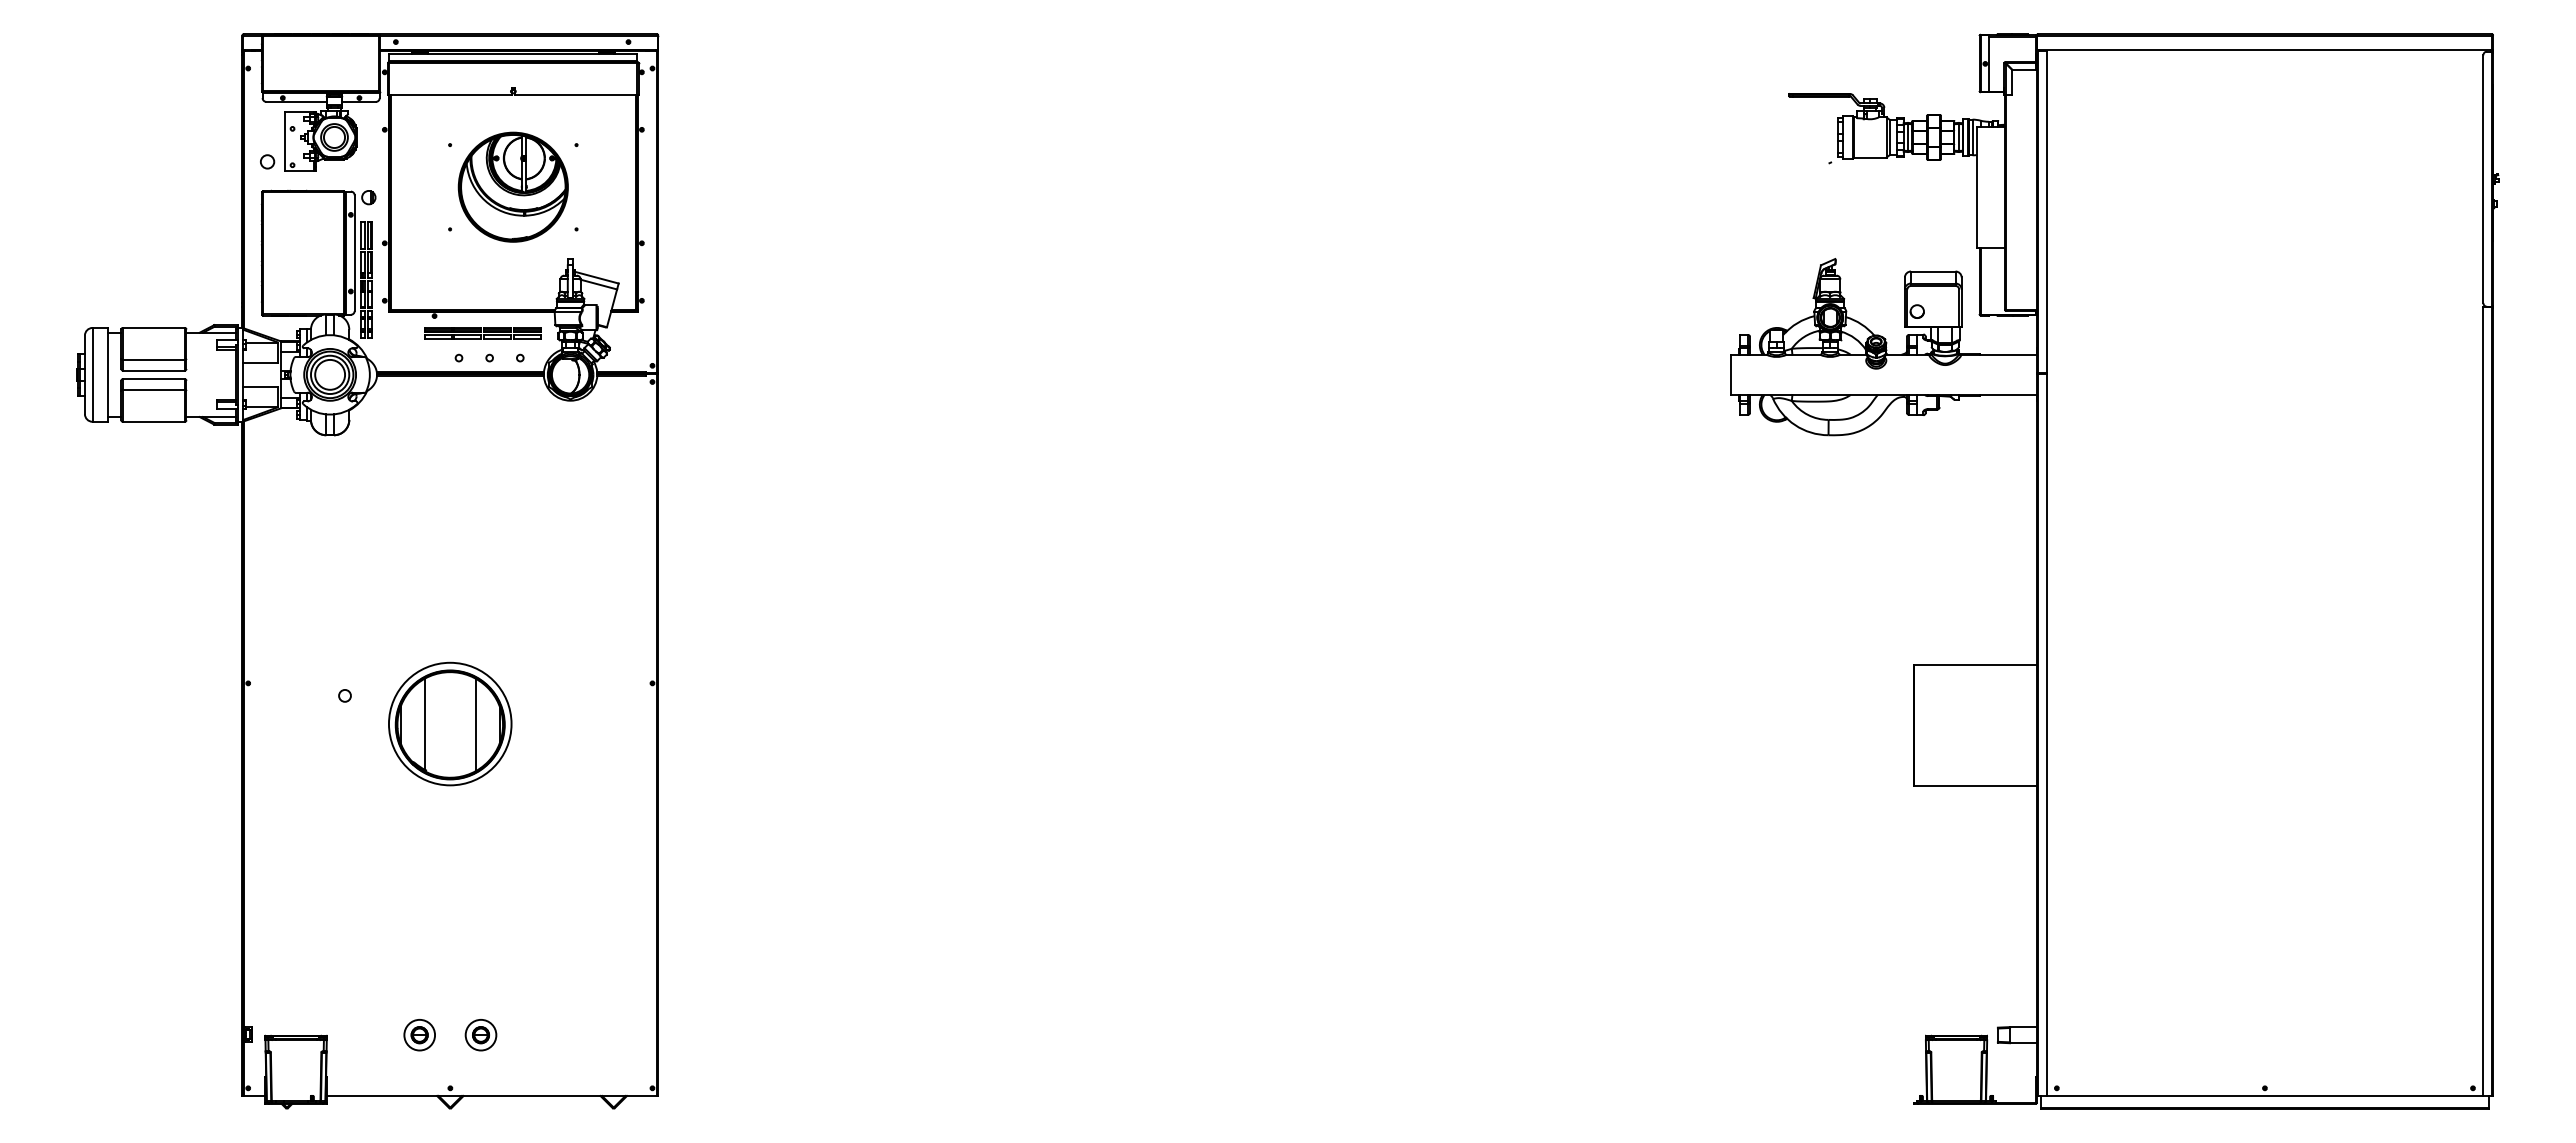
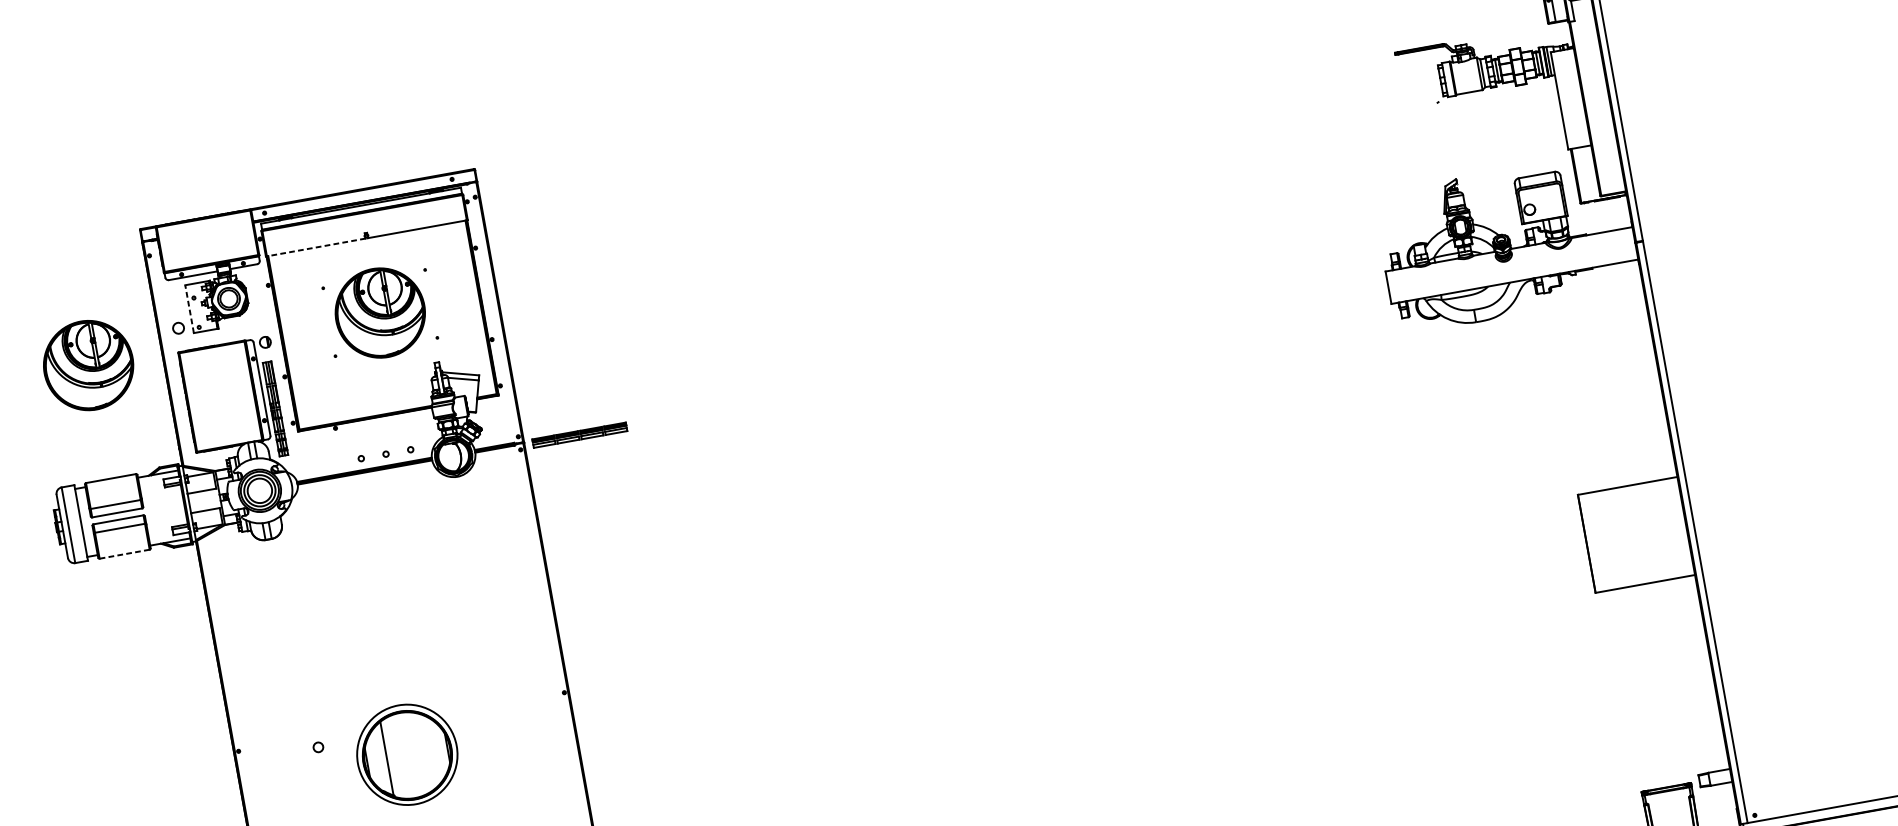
line: (450, 94) -> (316, 247), solid -> dashed
line: (284, 141) -> (189, 309), solid -> dashed
part: (150, 186) -> (87, 365), added
part: (482, 333) -> (579, 435), moved
line: (154, 421) -> (125, 553), solid -> dashed
line: (475, 724) -> (427, 751), removed

